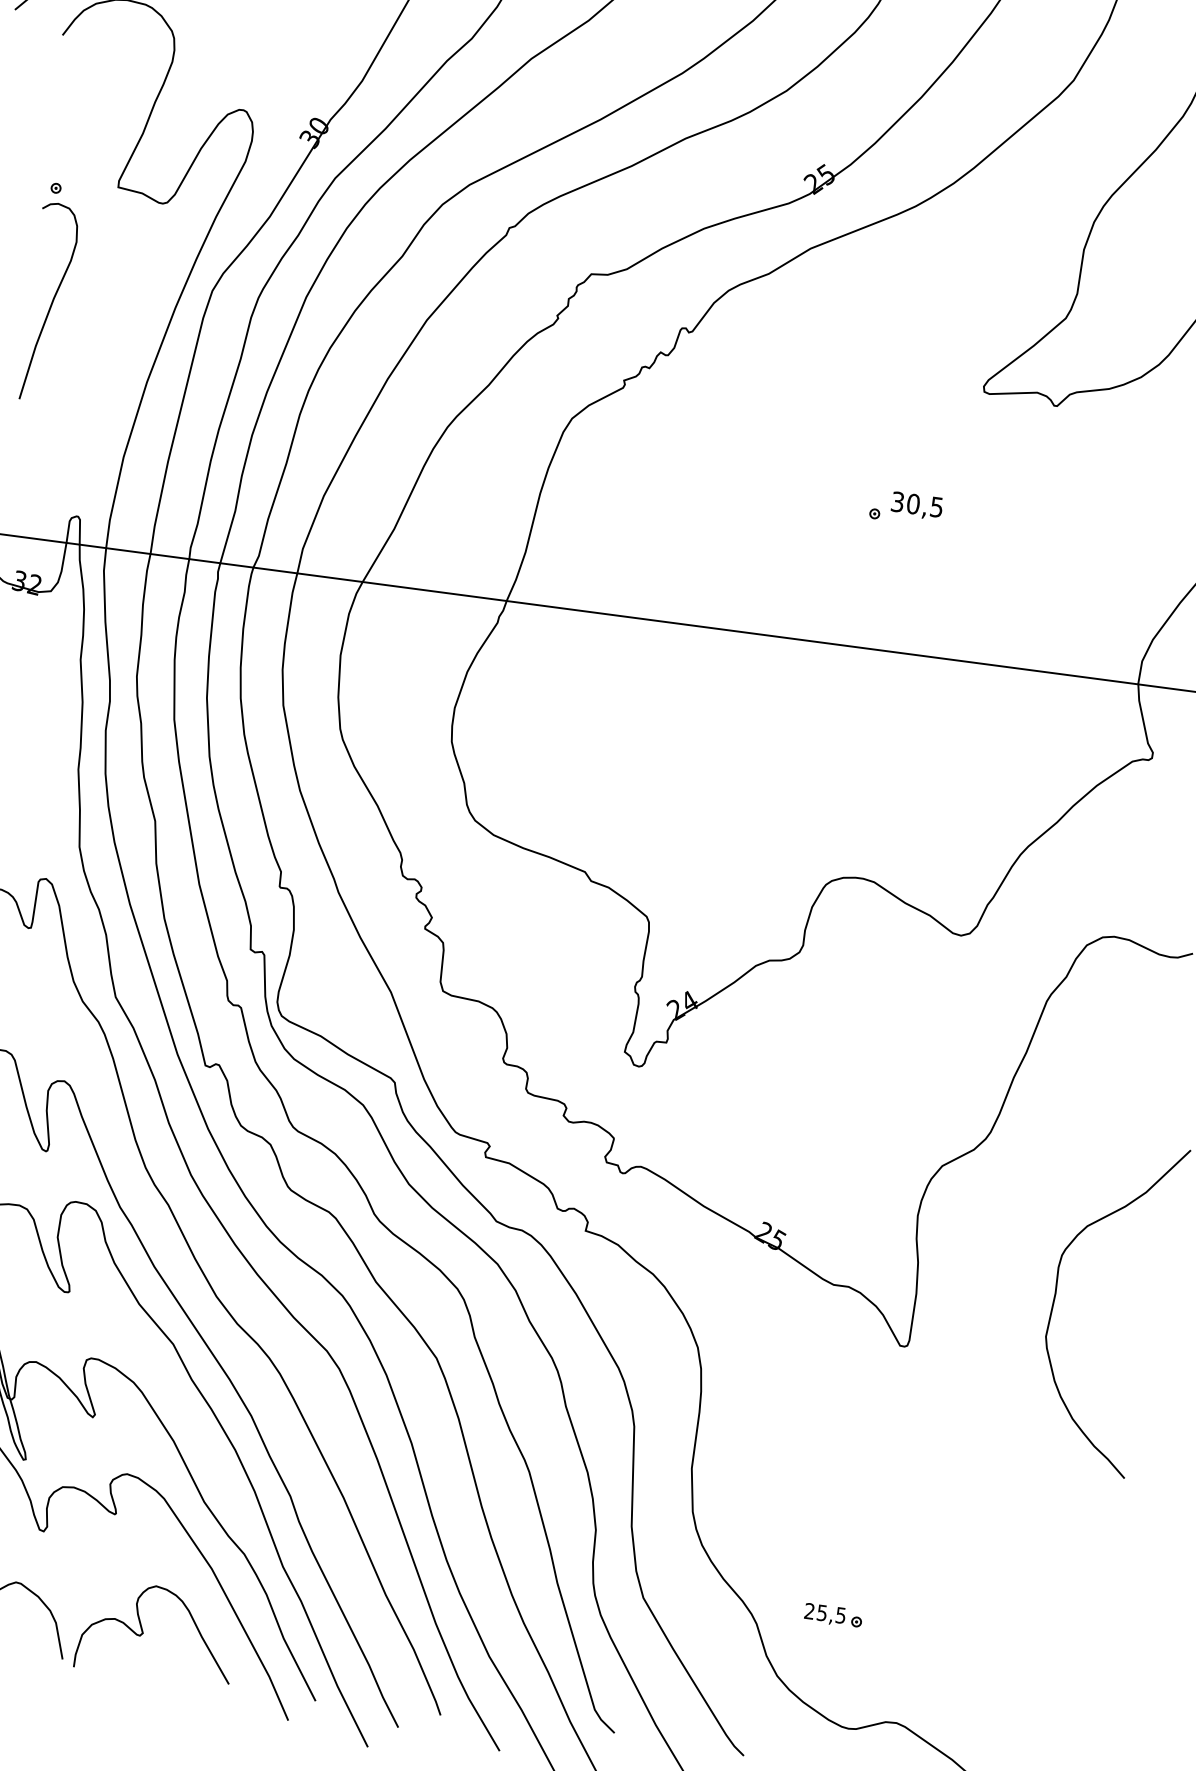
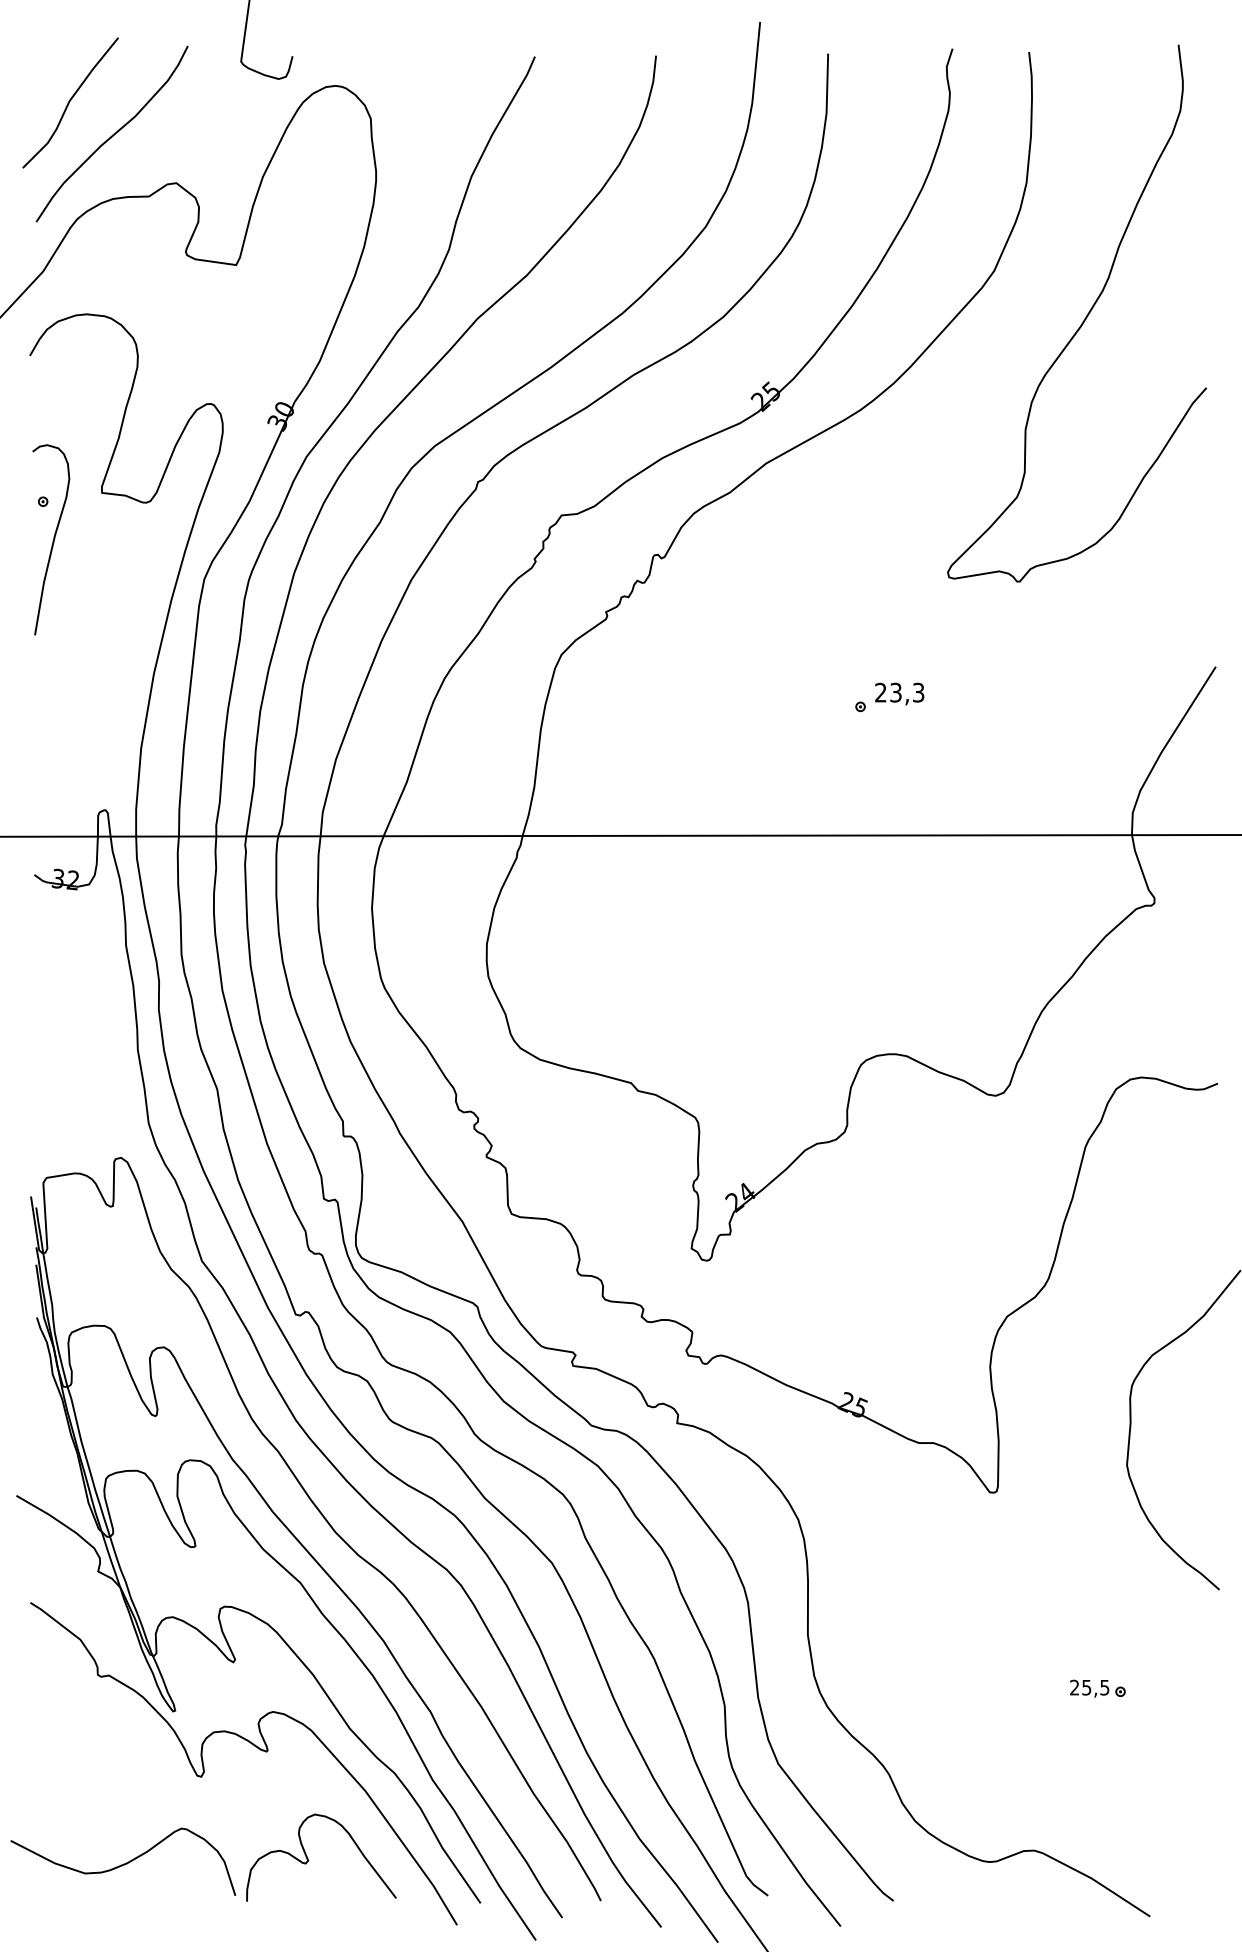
curve: (50, 303) -> (52, 540), moved
text: (917, 504) -> (899, 692), 30,5 -> 23,3
part: (833, 1615) -> (1097, 1688), moved

